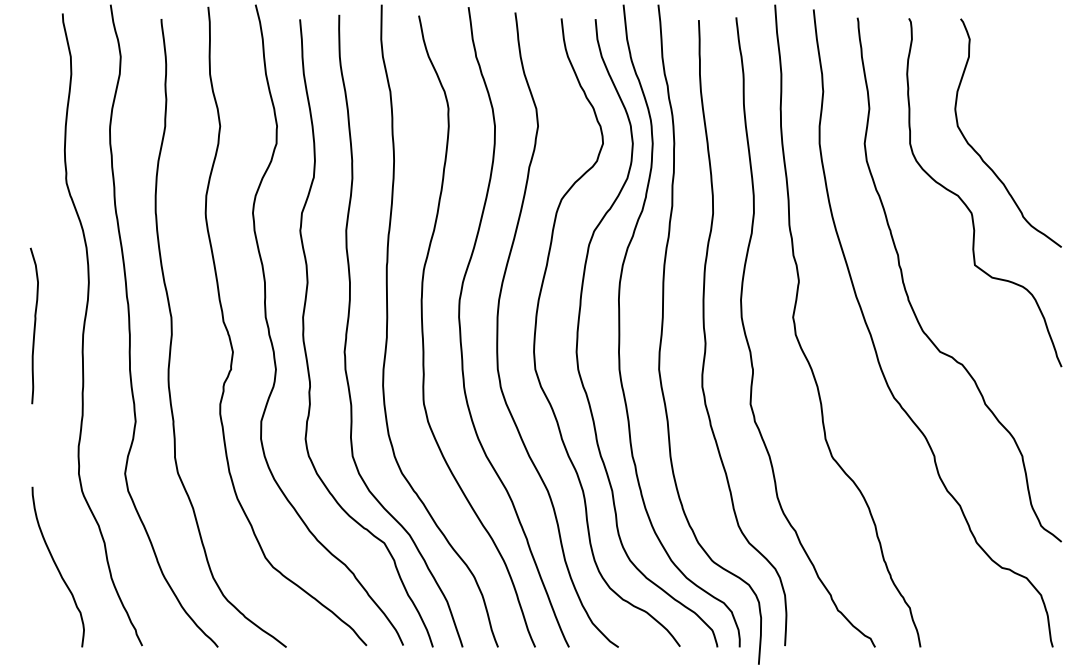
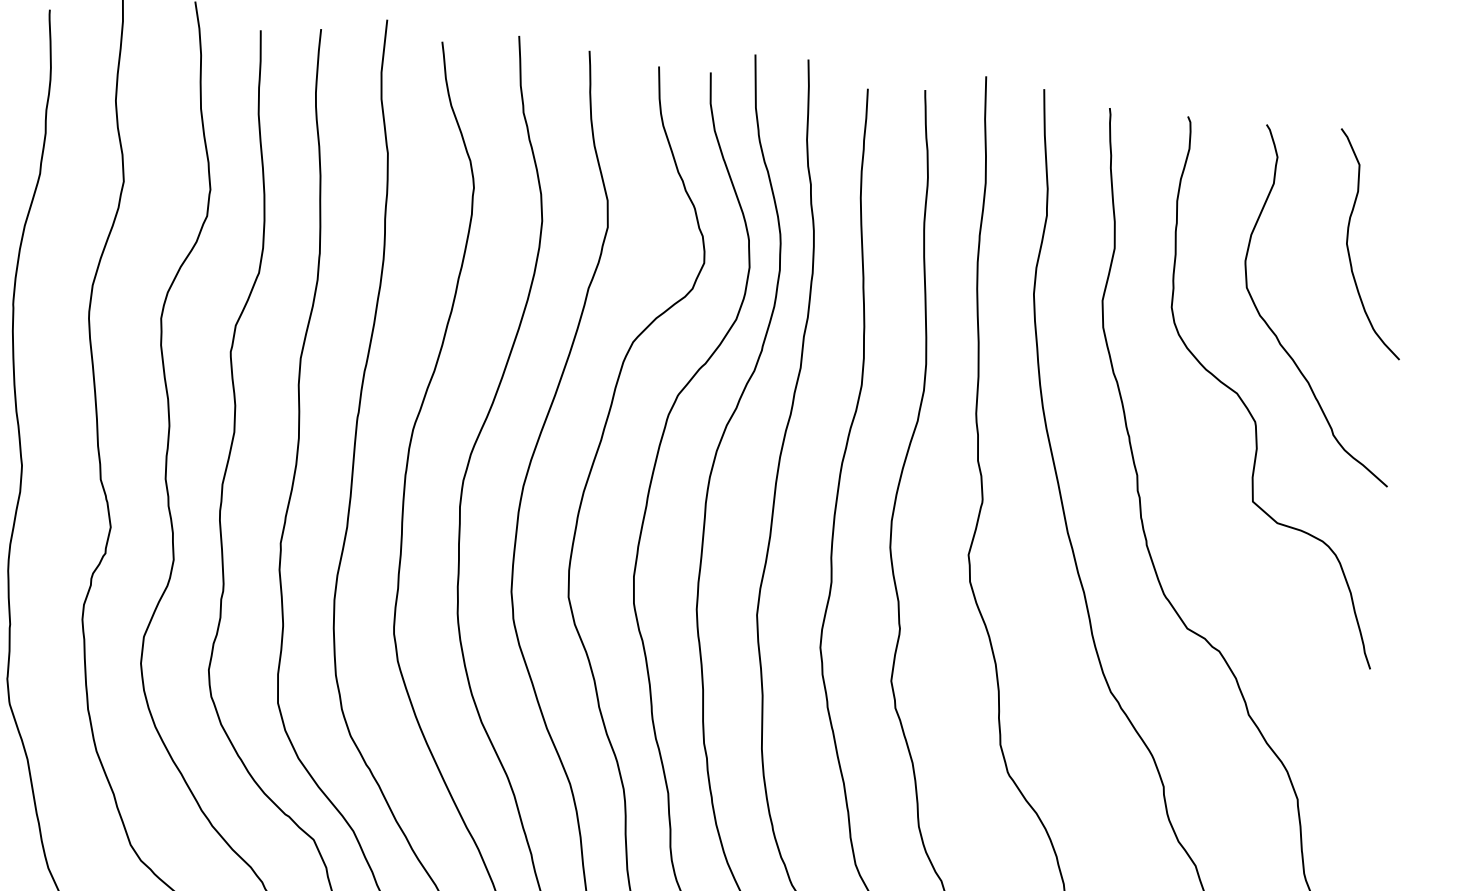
curve: (1022, 94) -> (1349, 248), added

